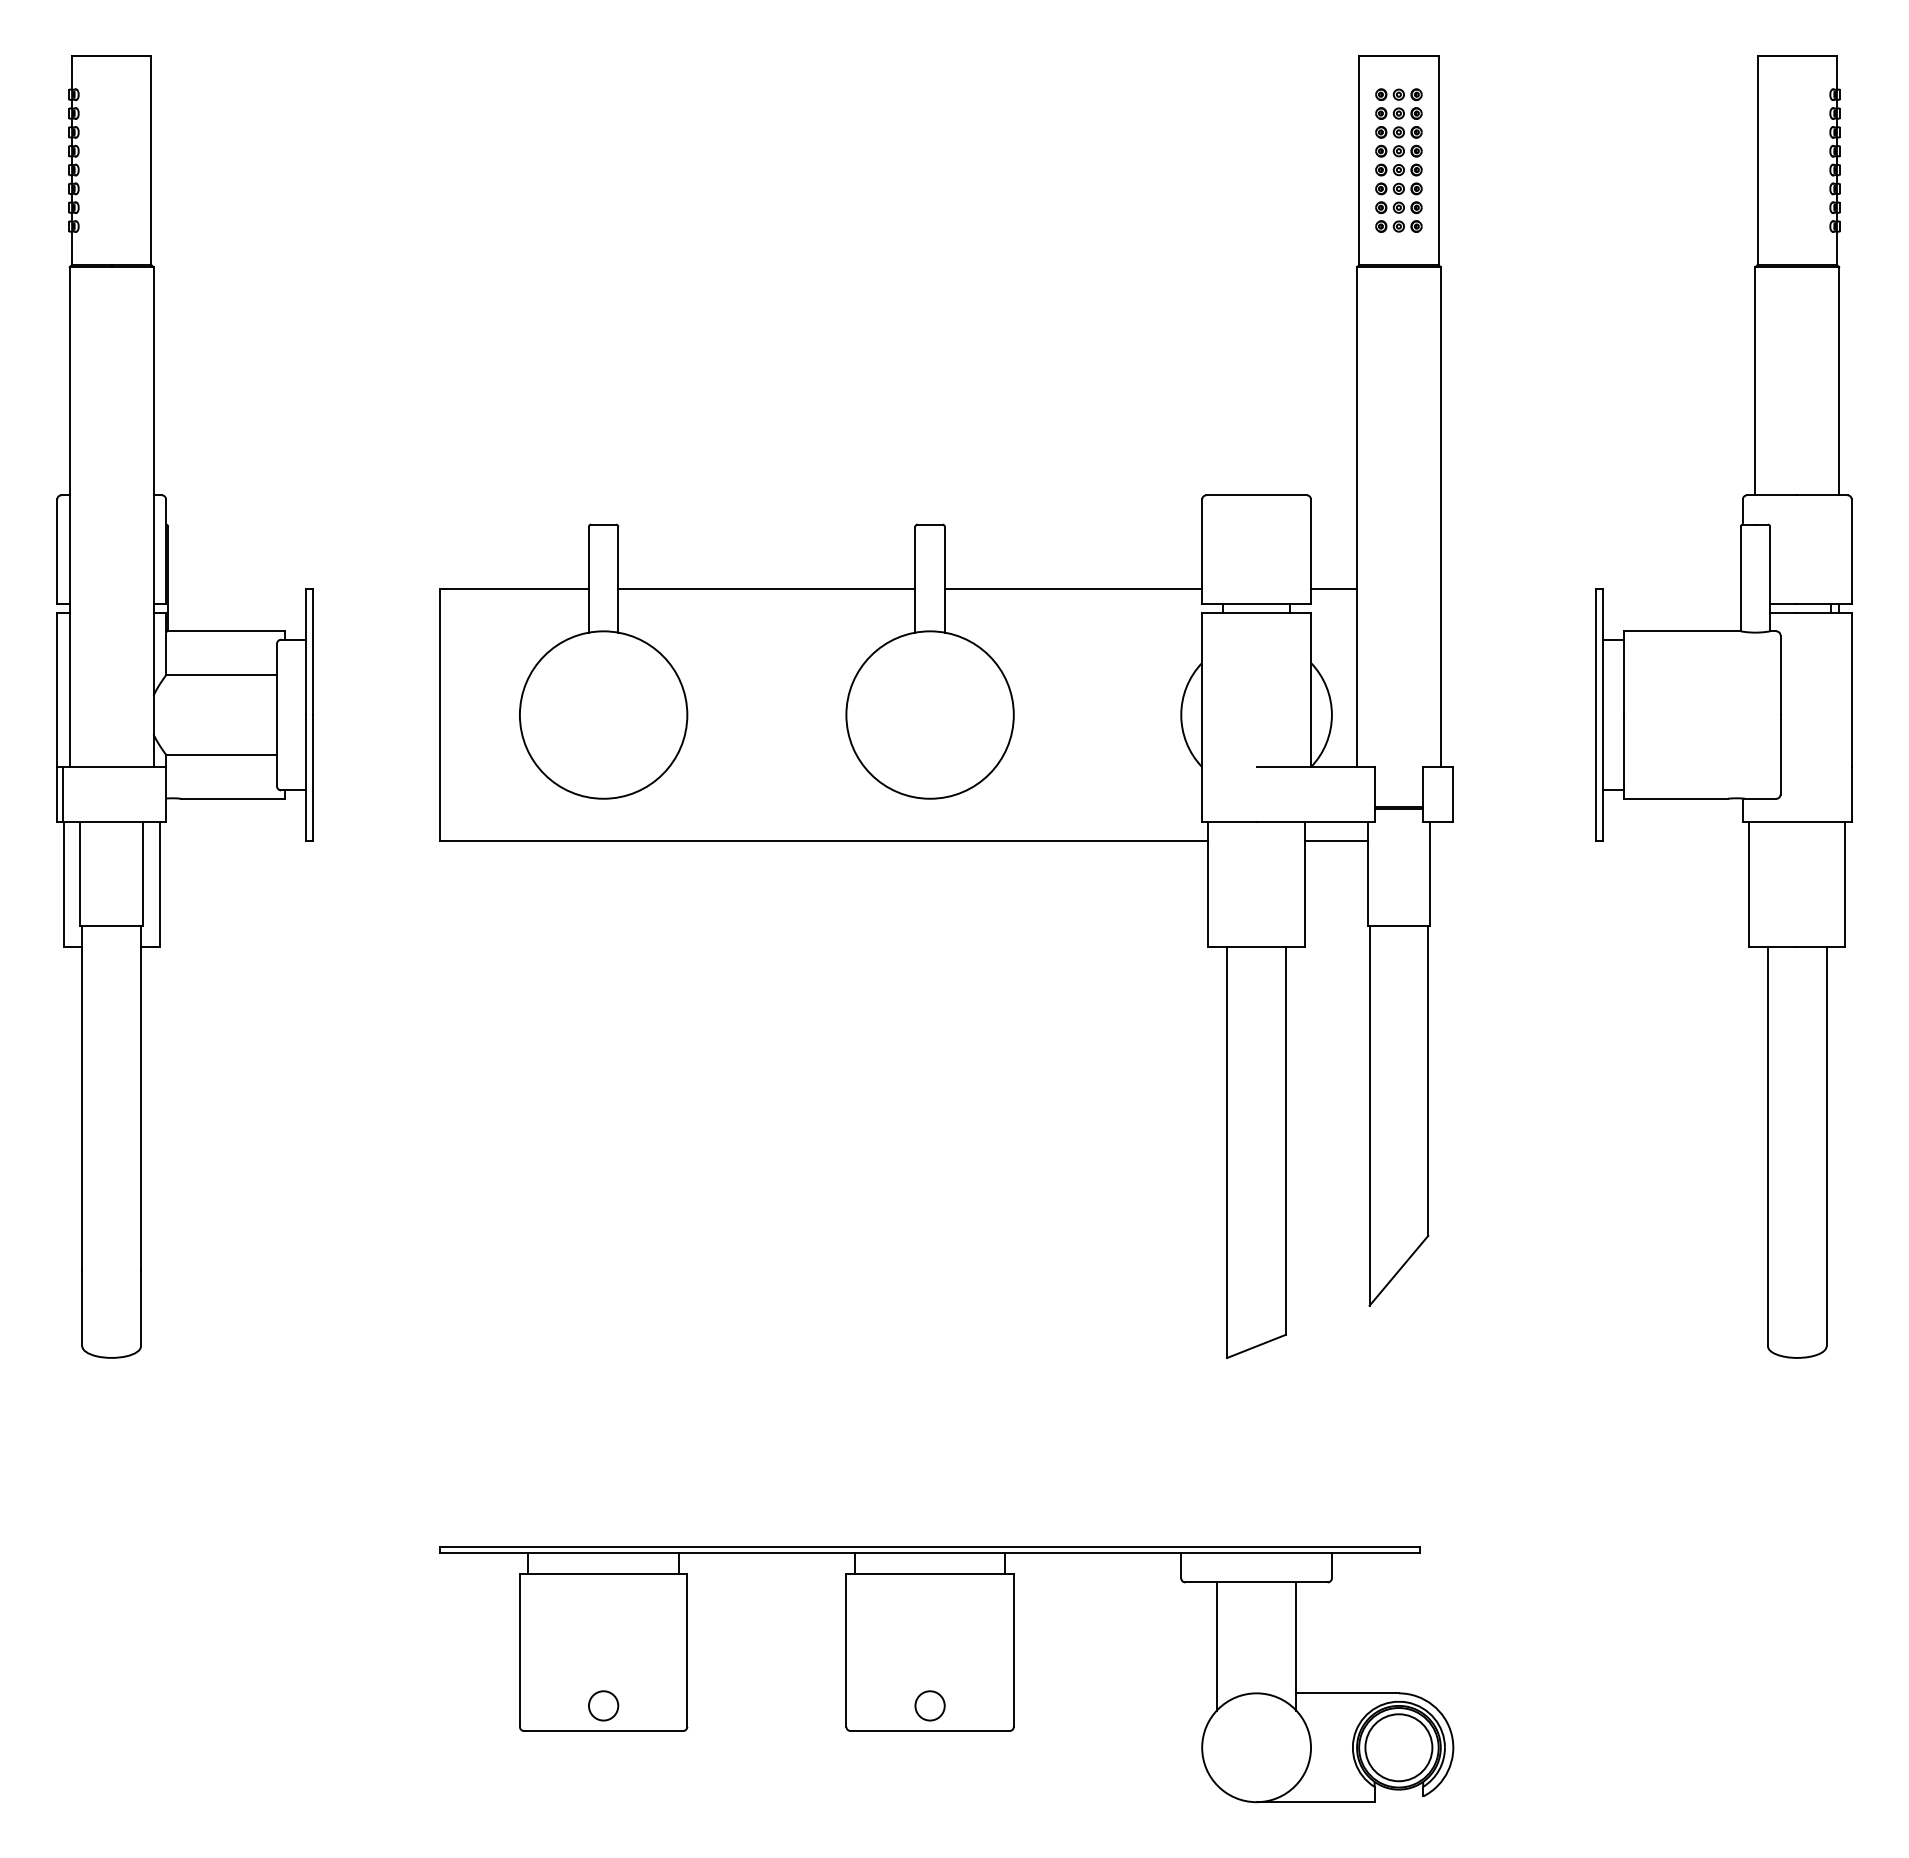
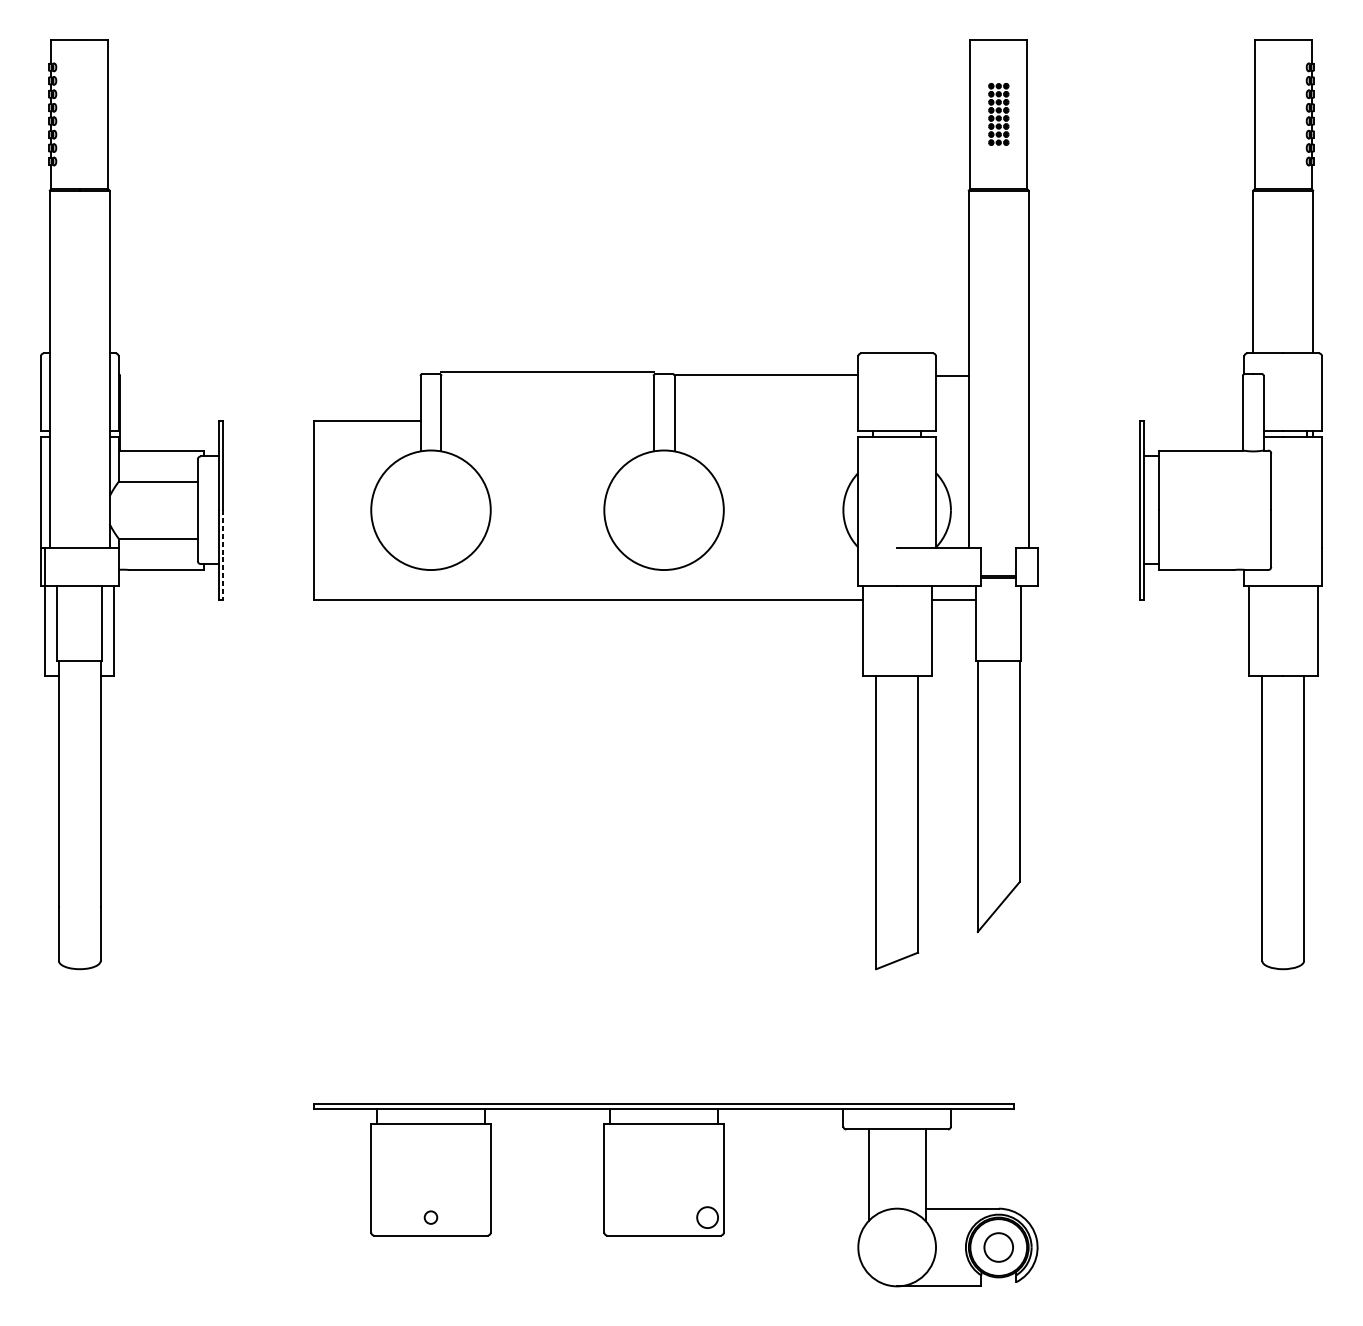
part: (1398, 160) -> (998, 114), size x0.6
line: (766, 589) -> (547, 372), moved
line: (1073, 589) -> (766, 374), moved
line: (1334, 589) -> (952, 376), moved
line: (312, 777) -> (223, 554), solid -> dashed
circle: (603, 1705) -> (430, 1217), size x0.6
circle: (929, 1705) -> (707, 1217), moved
circle: (1398, 1747) -> (998, 1247), size x0.6

